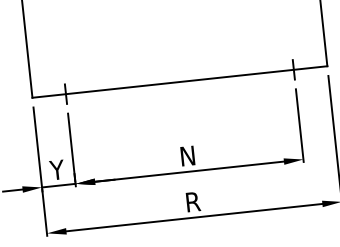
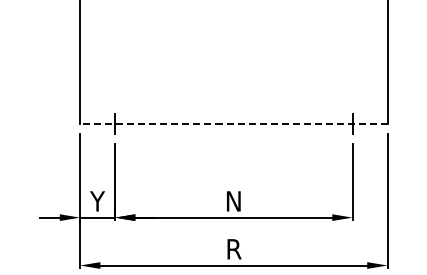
line: (179, 82) -> (233, 124), solid -> dashed

